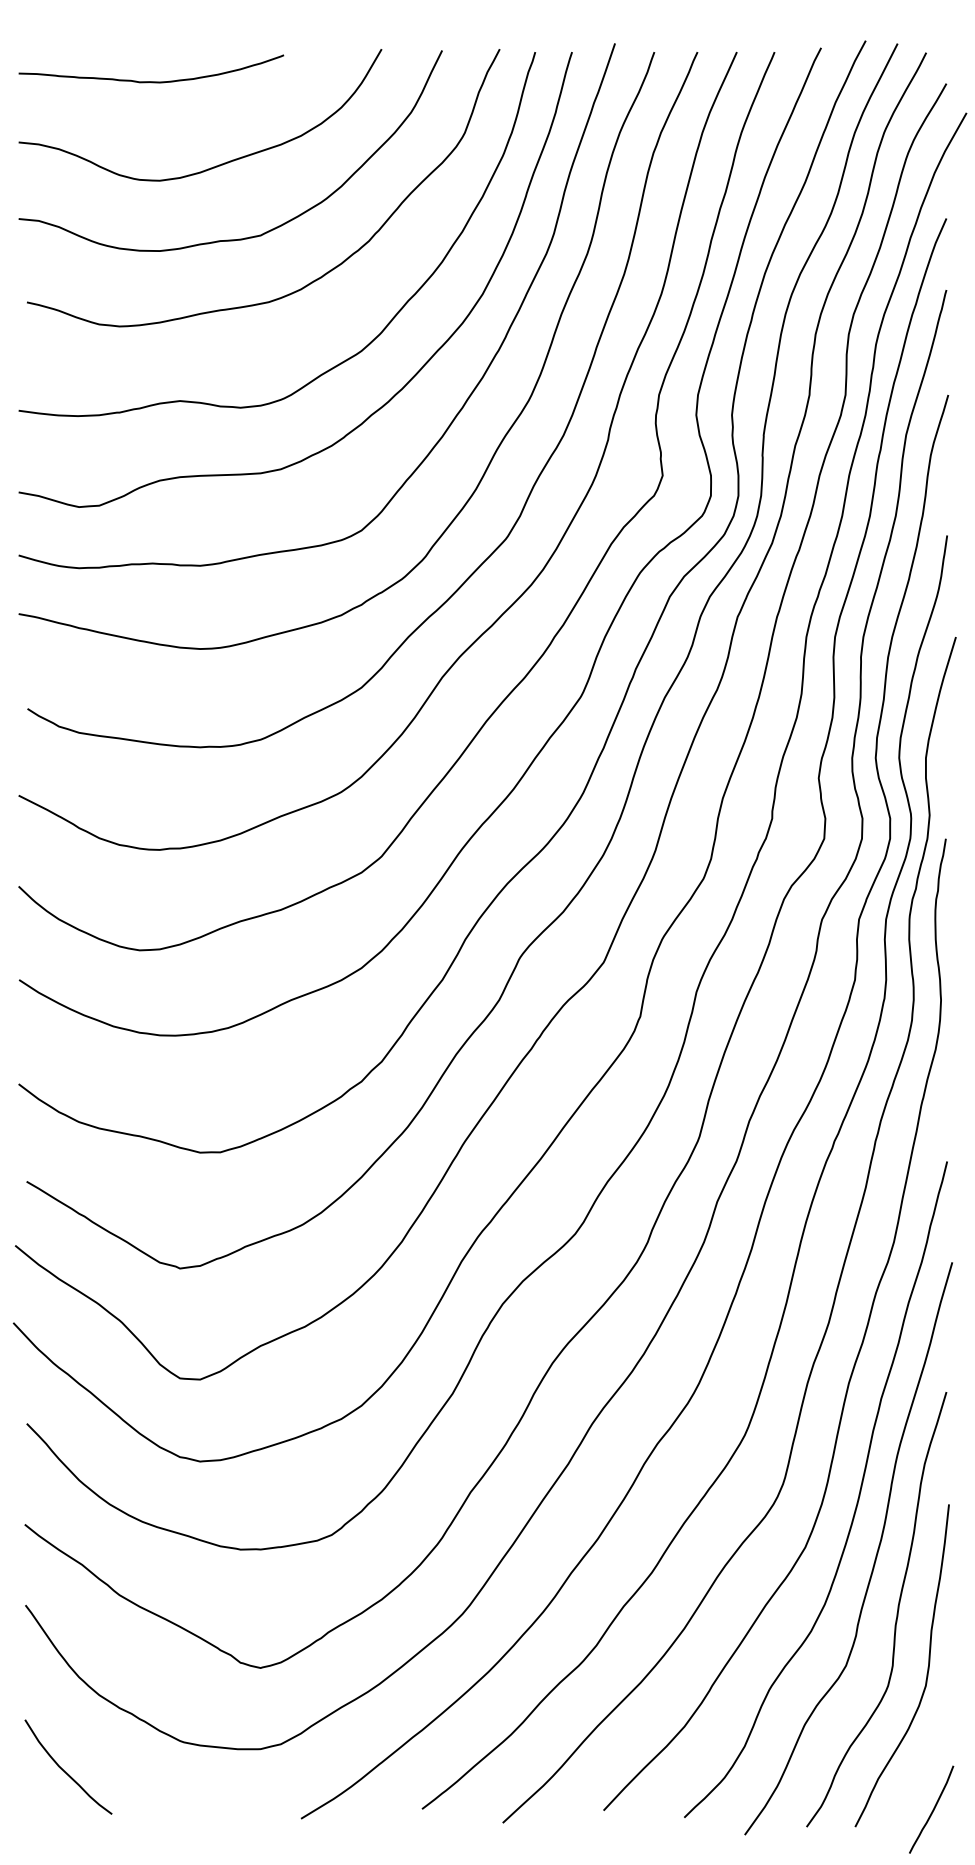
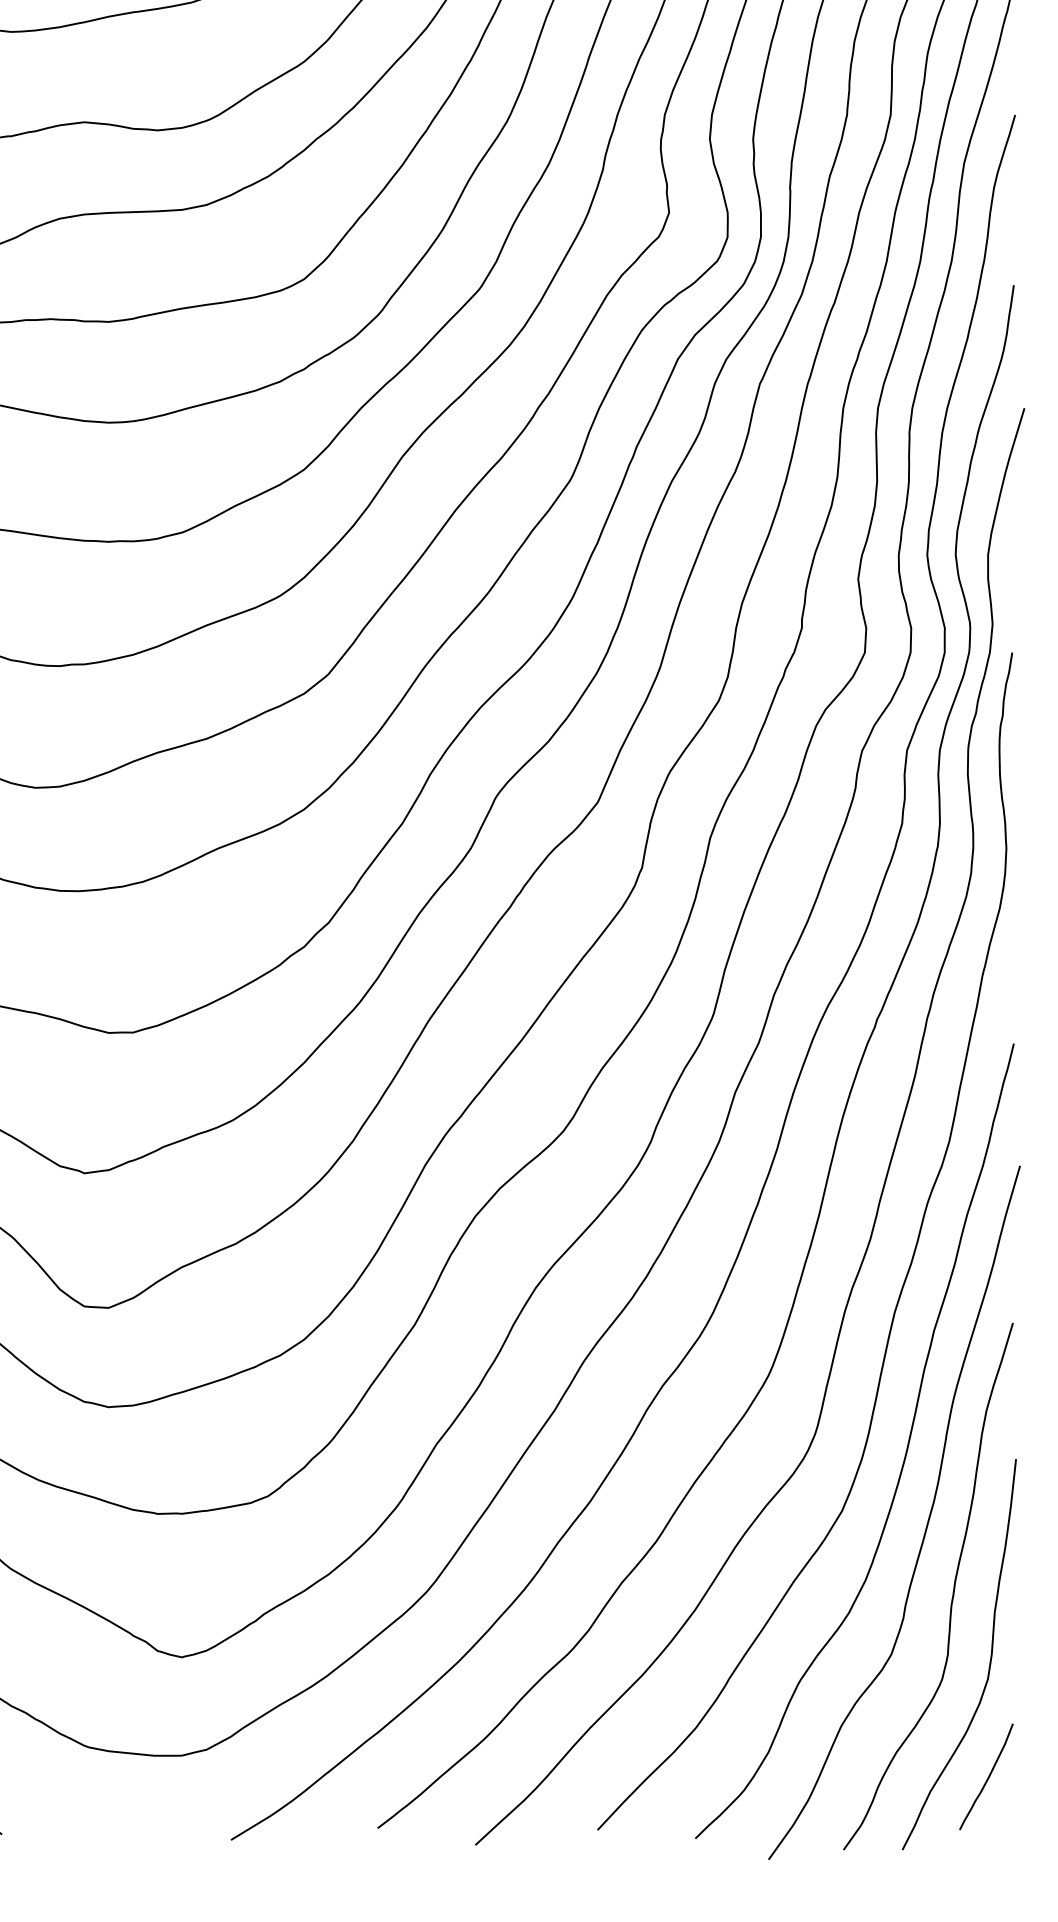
curve: (932, 1809) -> (987, 1776), moved

